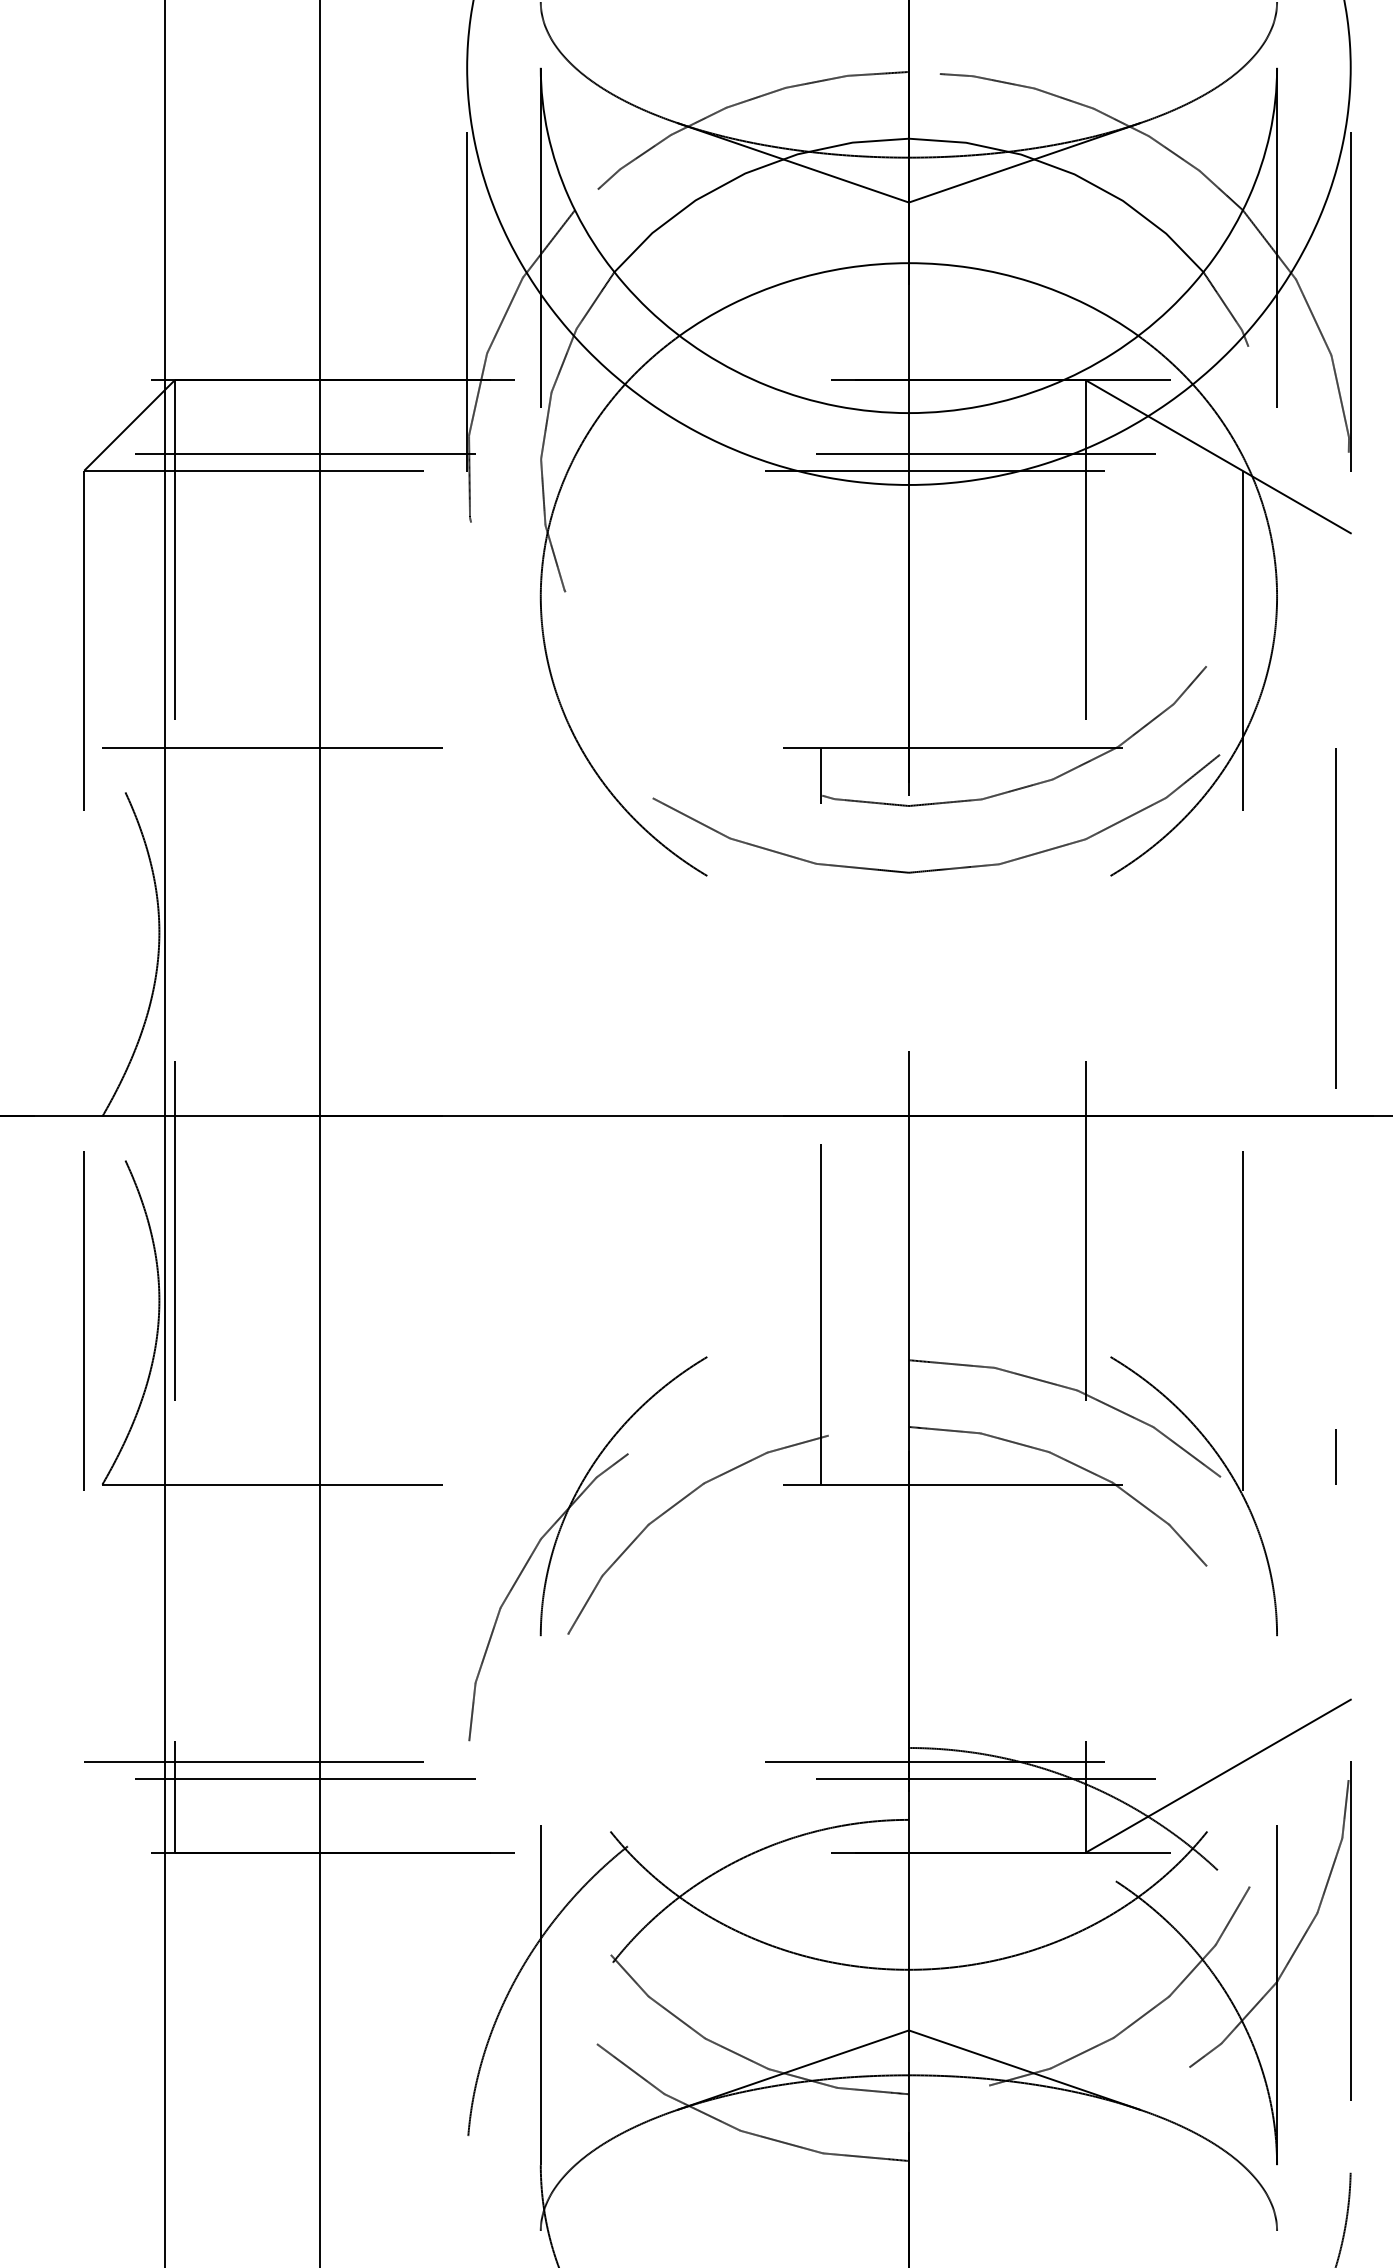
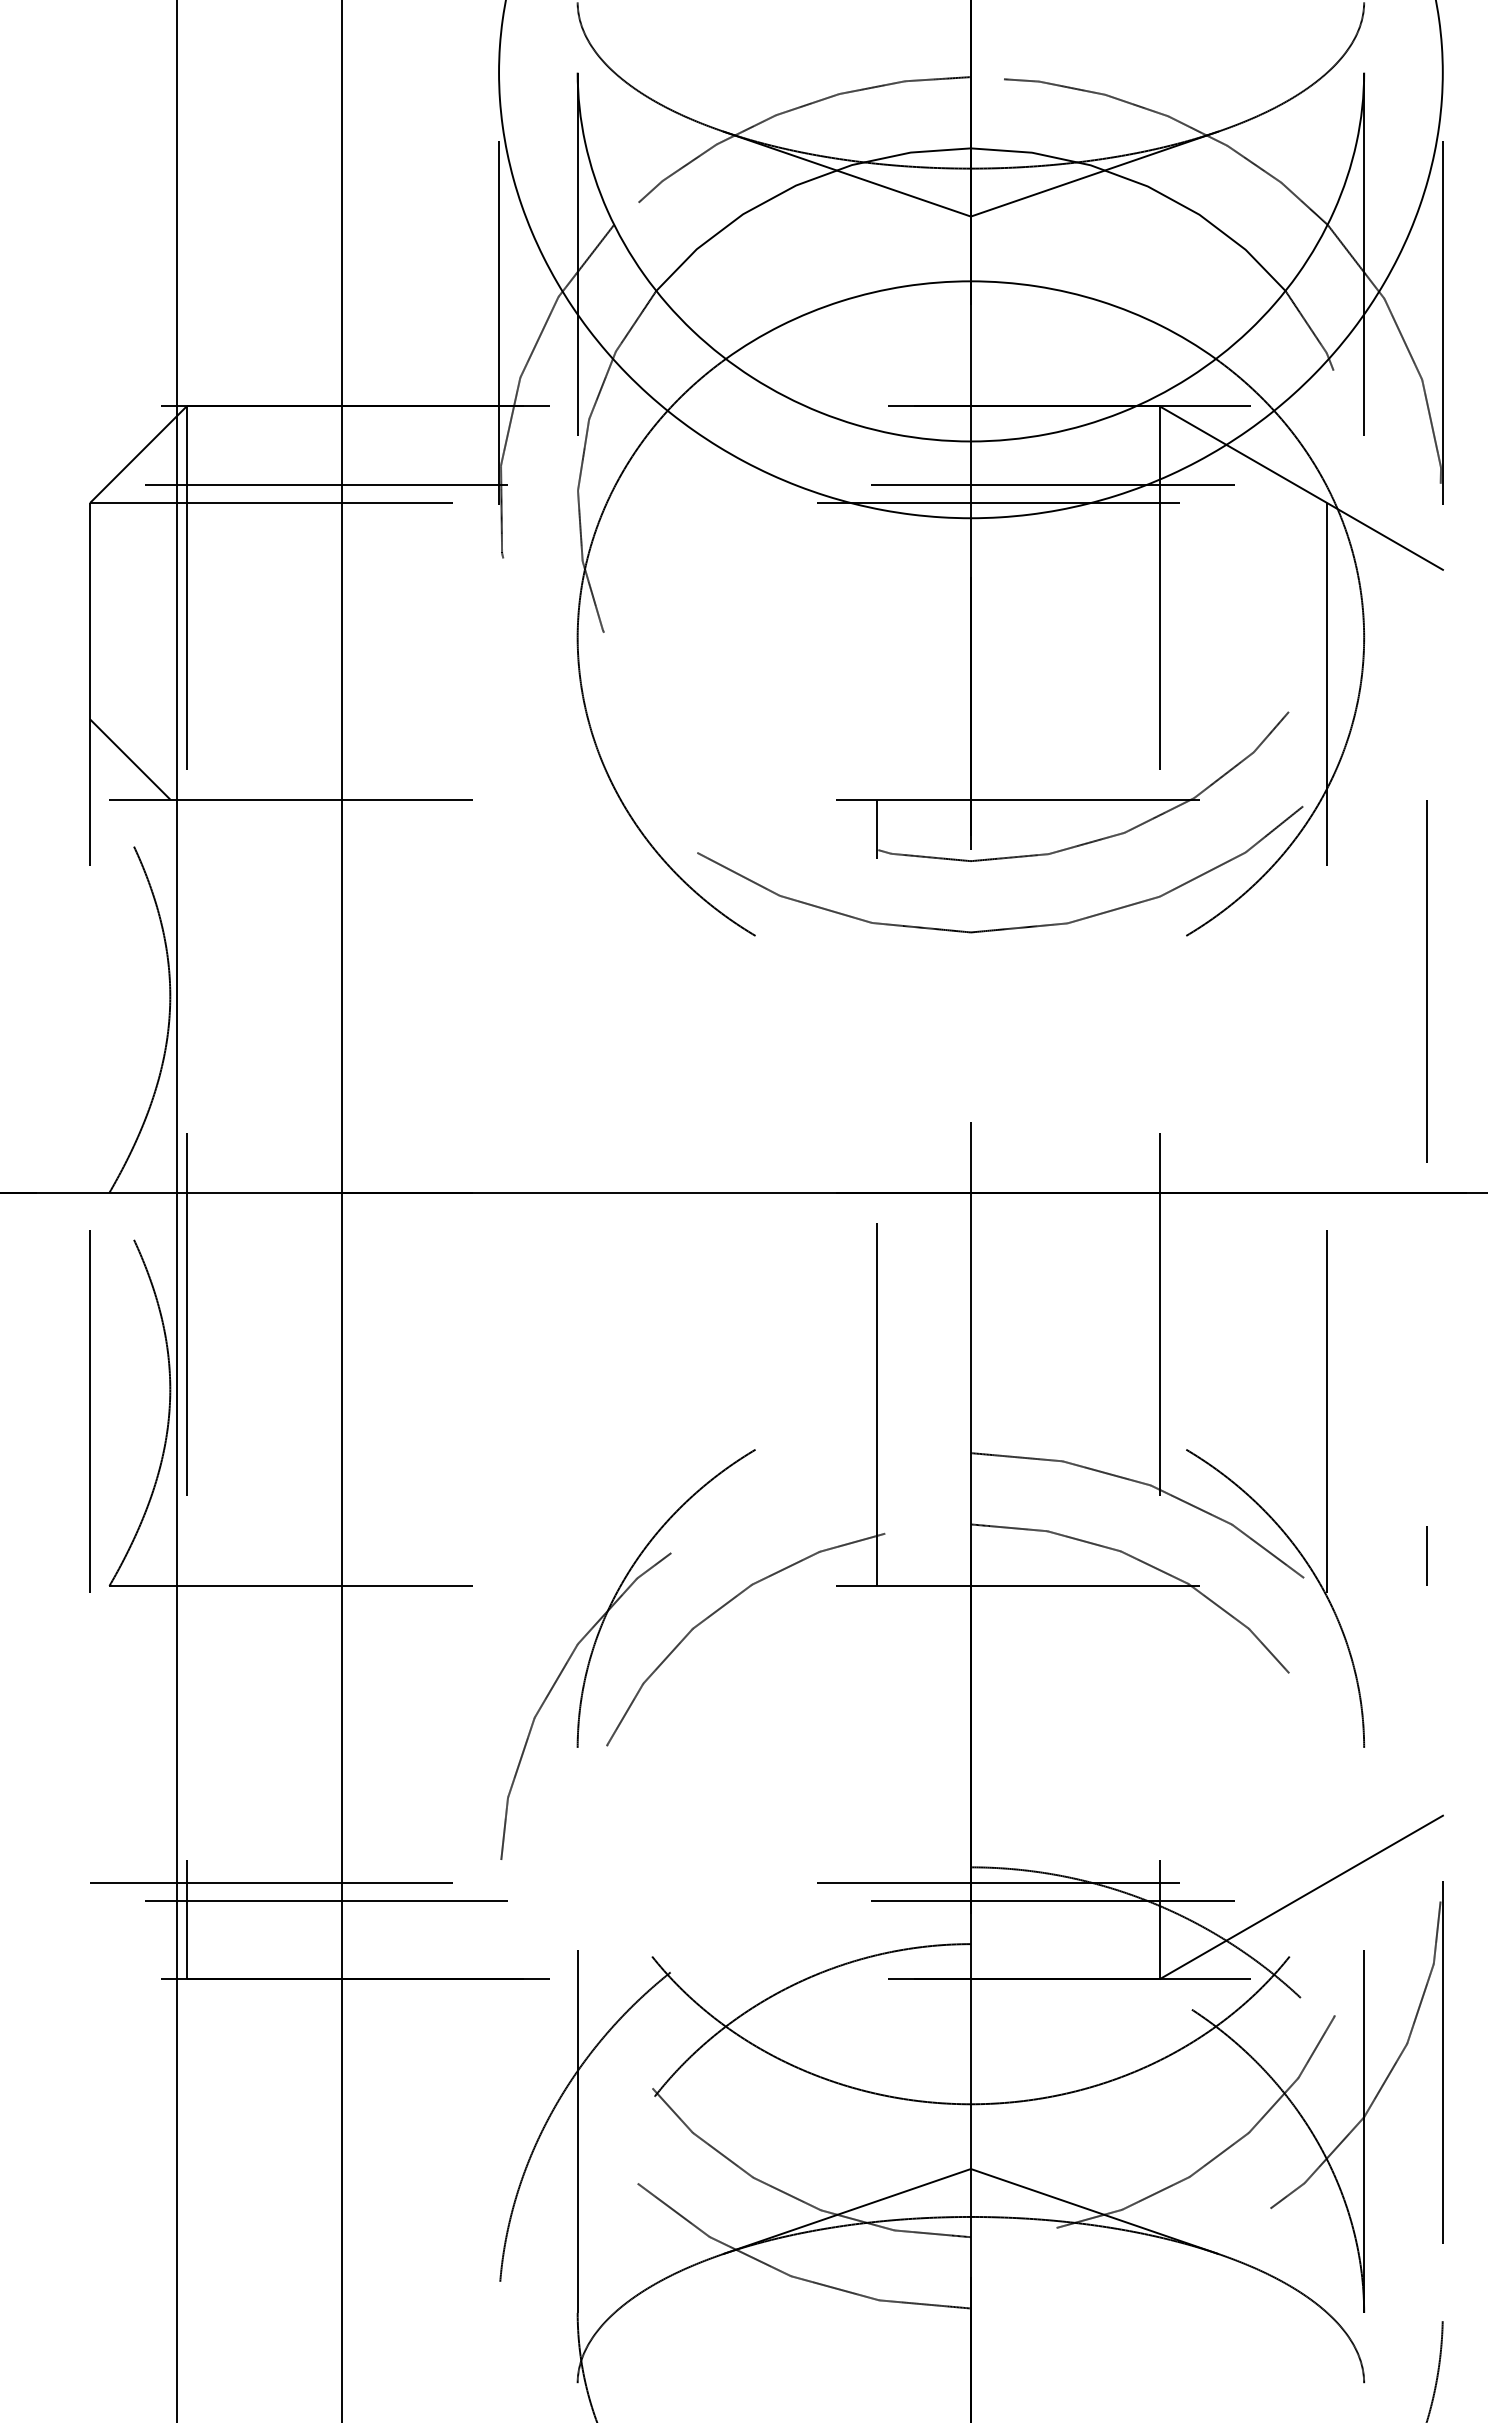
line: (122, 710) -> (130, 759), added

